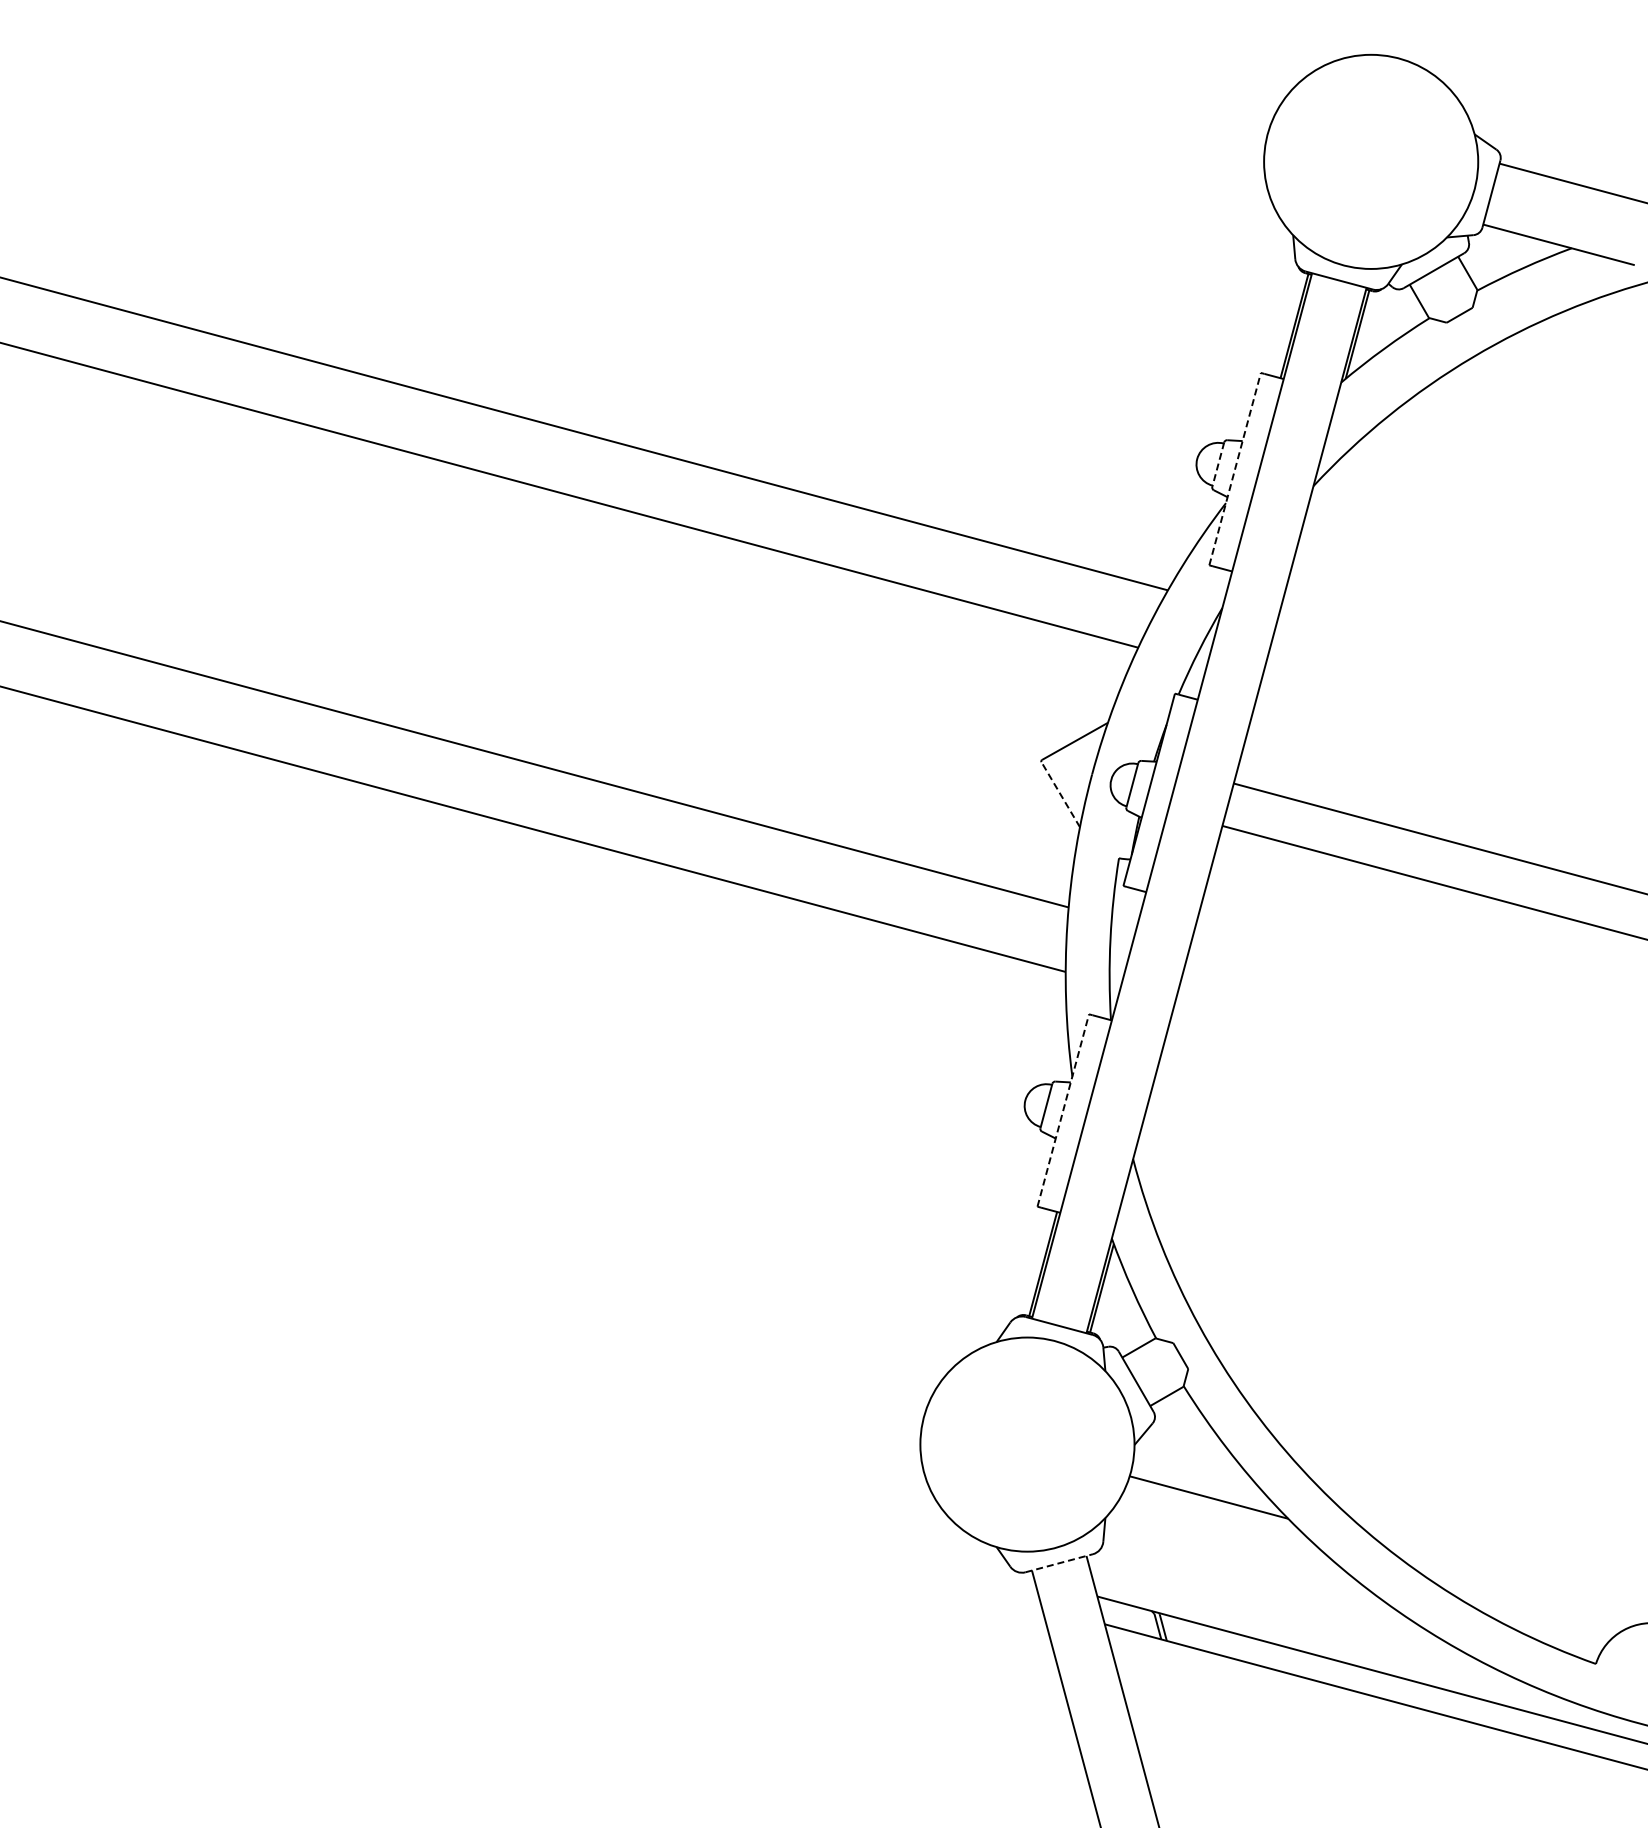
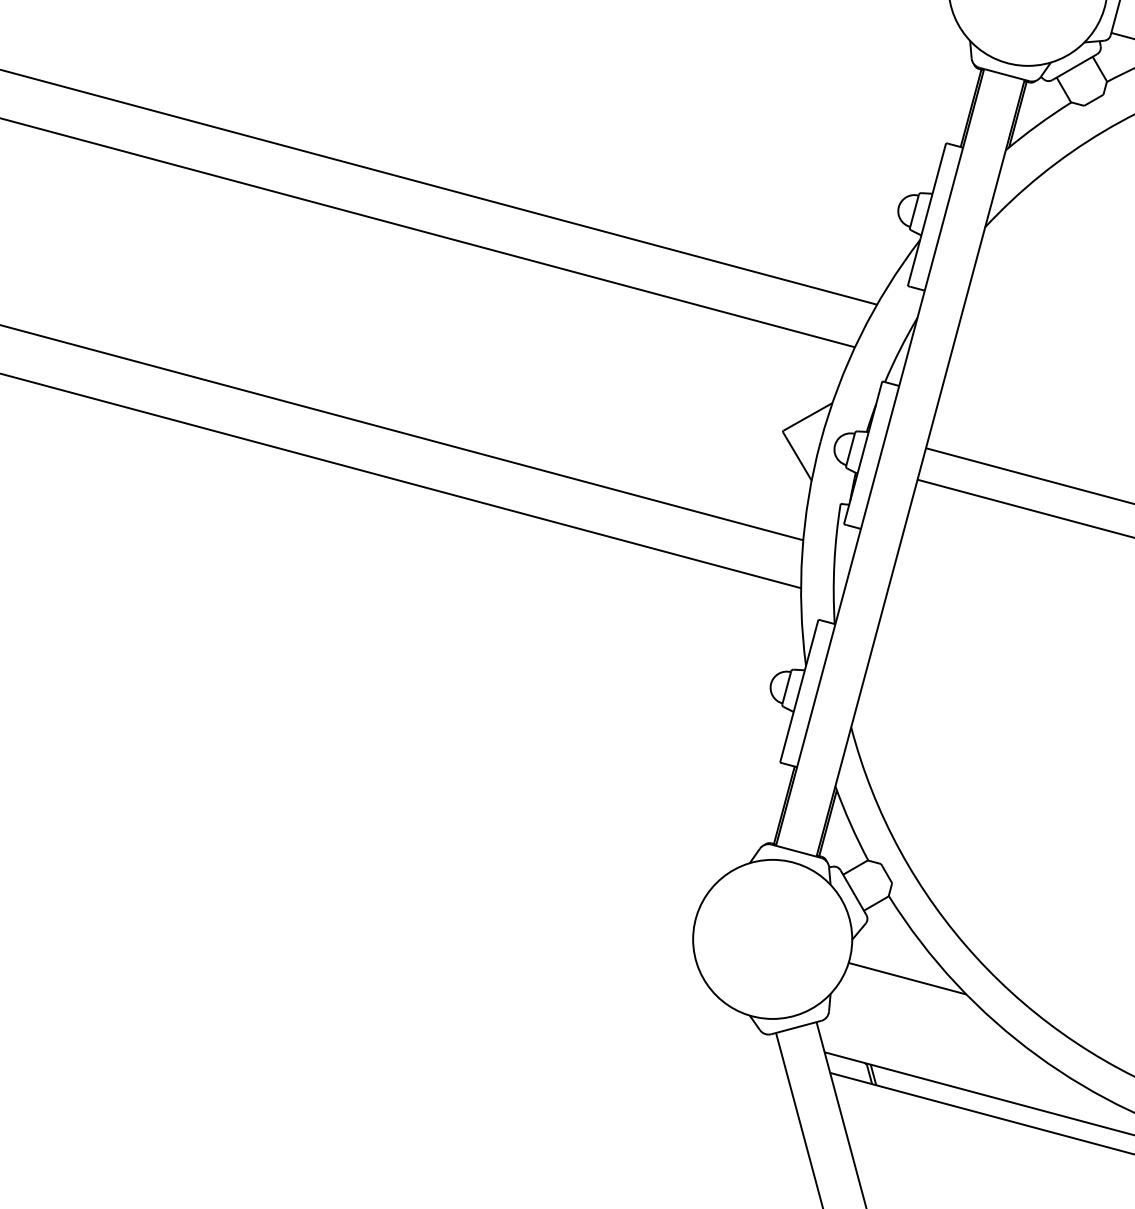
line: (1218, 465) -> (914, 211), dashed -> solid
line: (1235, 469) -> (927, 214), dashed -> solid
line: (1060, 794) -> (797, 456), dashed -> solid
line: (1063, 1110) -> (799, 691), dashed -> solid
line: (1059, 1563) -> (796, 1027), dashed -> solid

